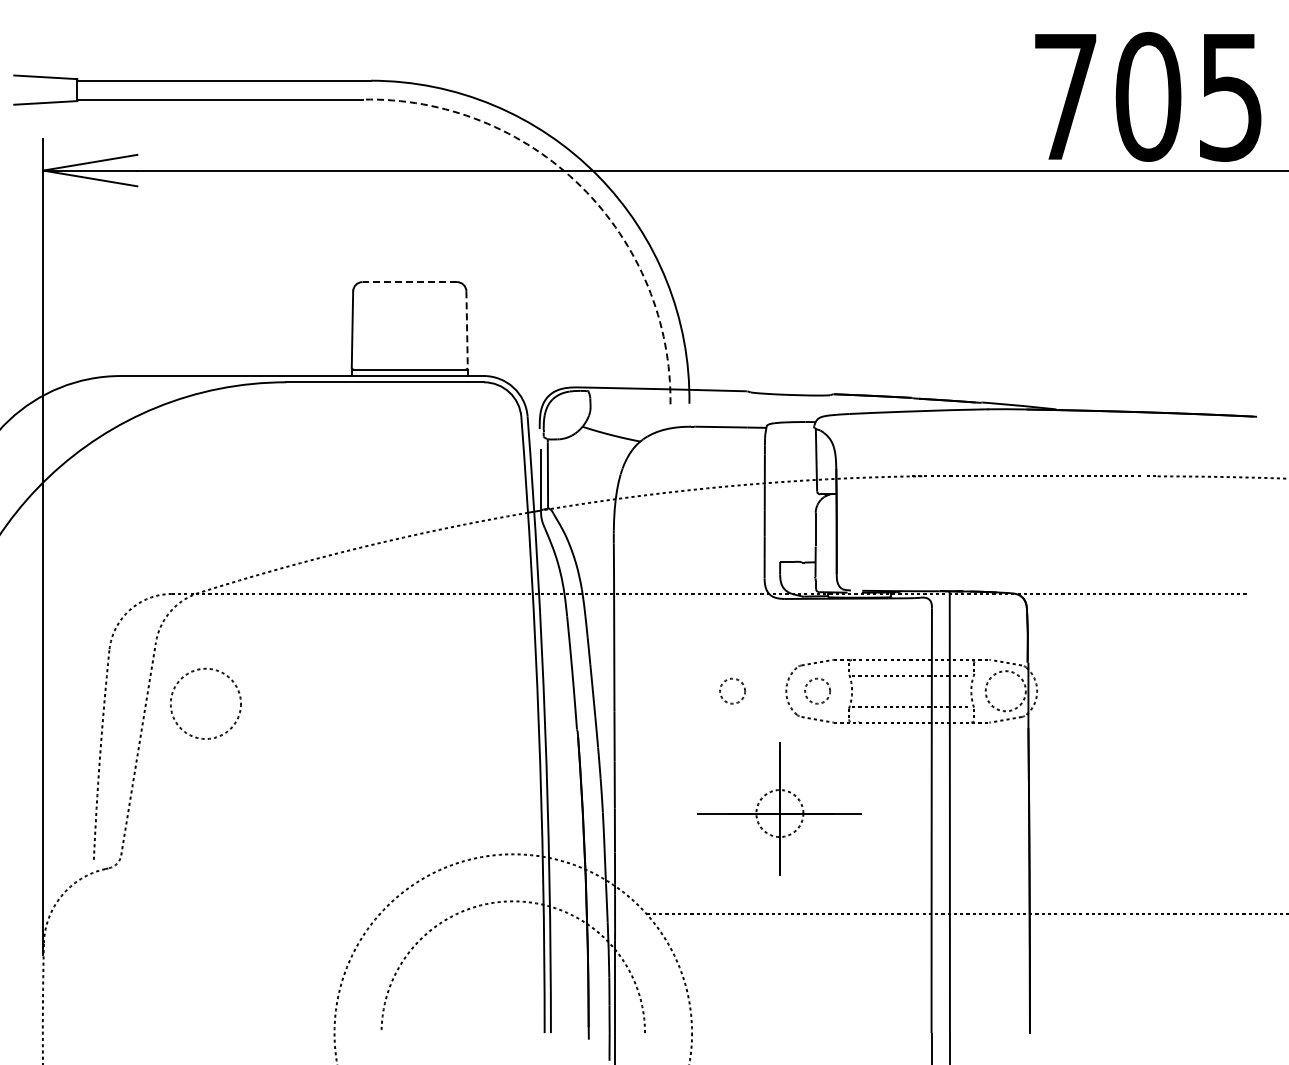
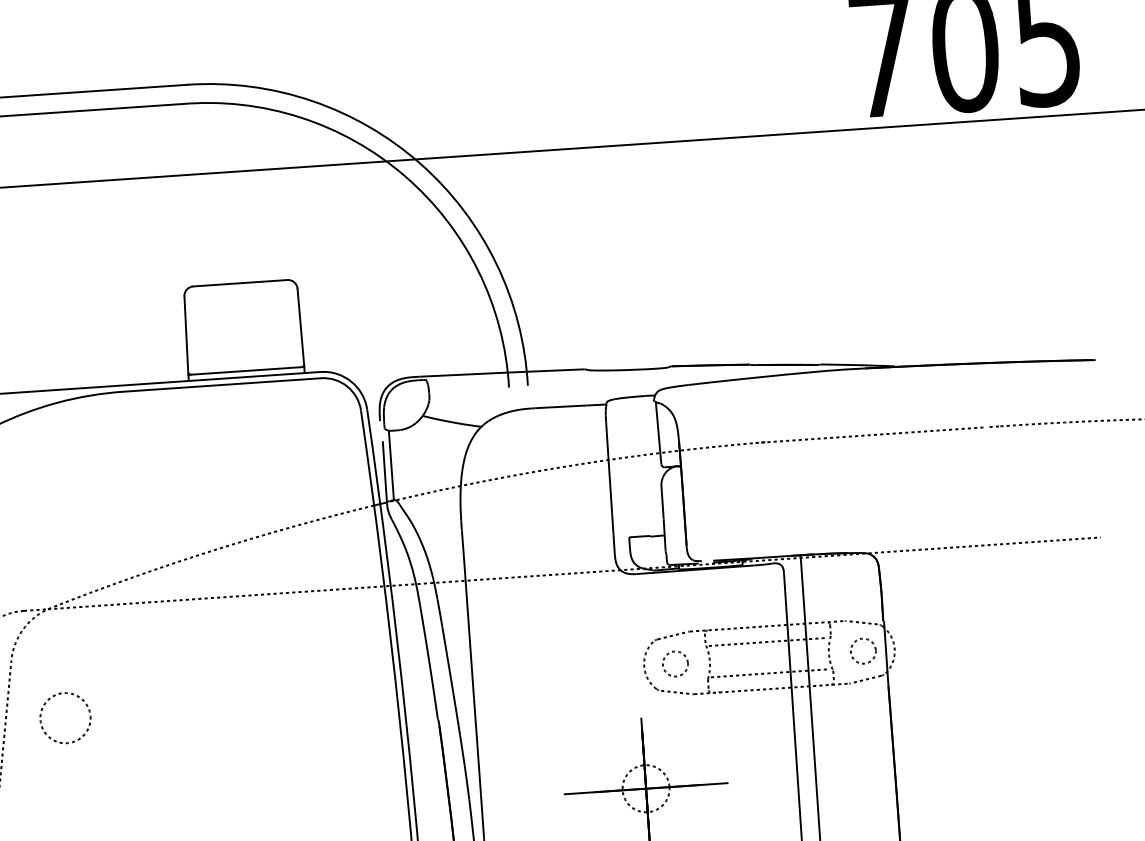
arc: (581, 186) -> (405, 176), dashed -> solid
line: (409, 282) -> (240, 283), dashed -> solid
line: (467, 330) -> (301, 327), dashed -> solid
circle: (732, 690) -> (590, 669), removed
circle: (1005, 690) -> (863, 650), size x0.62
circle: (205, 703) -> (65, 717), size x0.71

